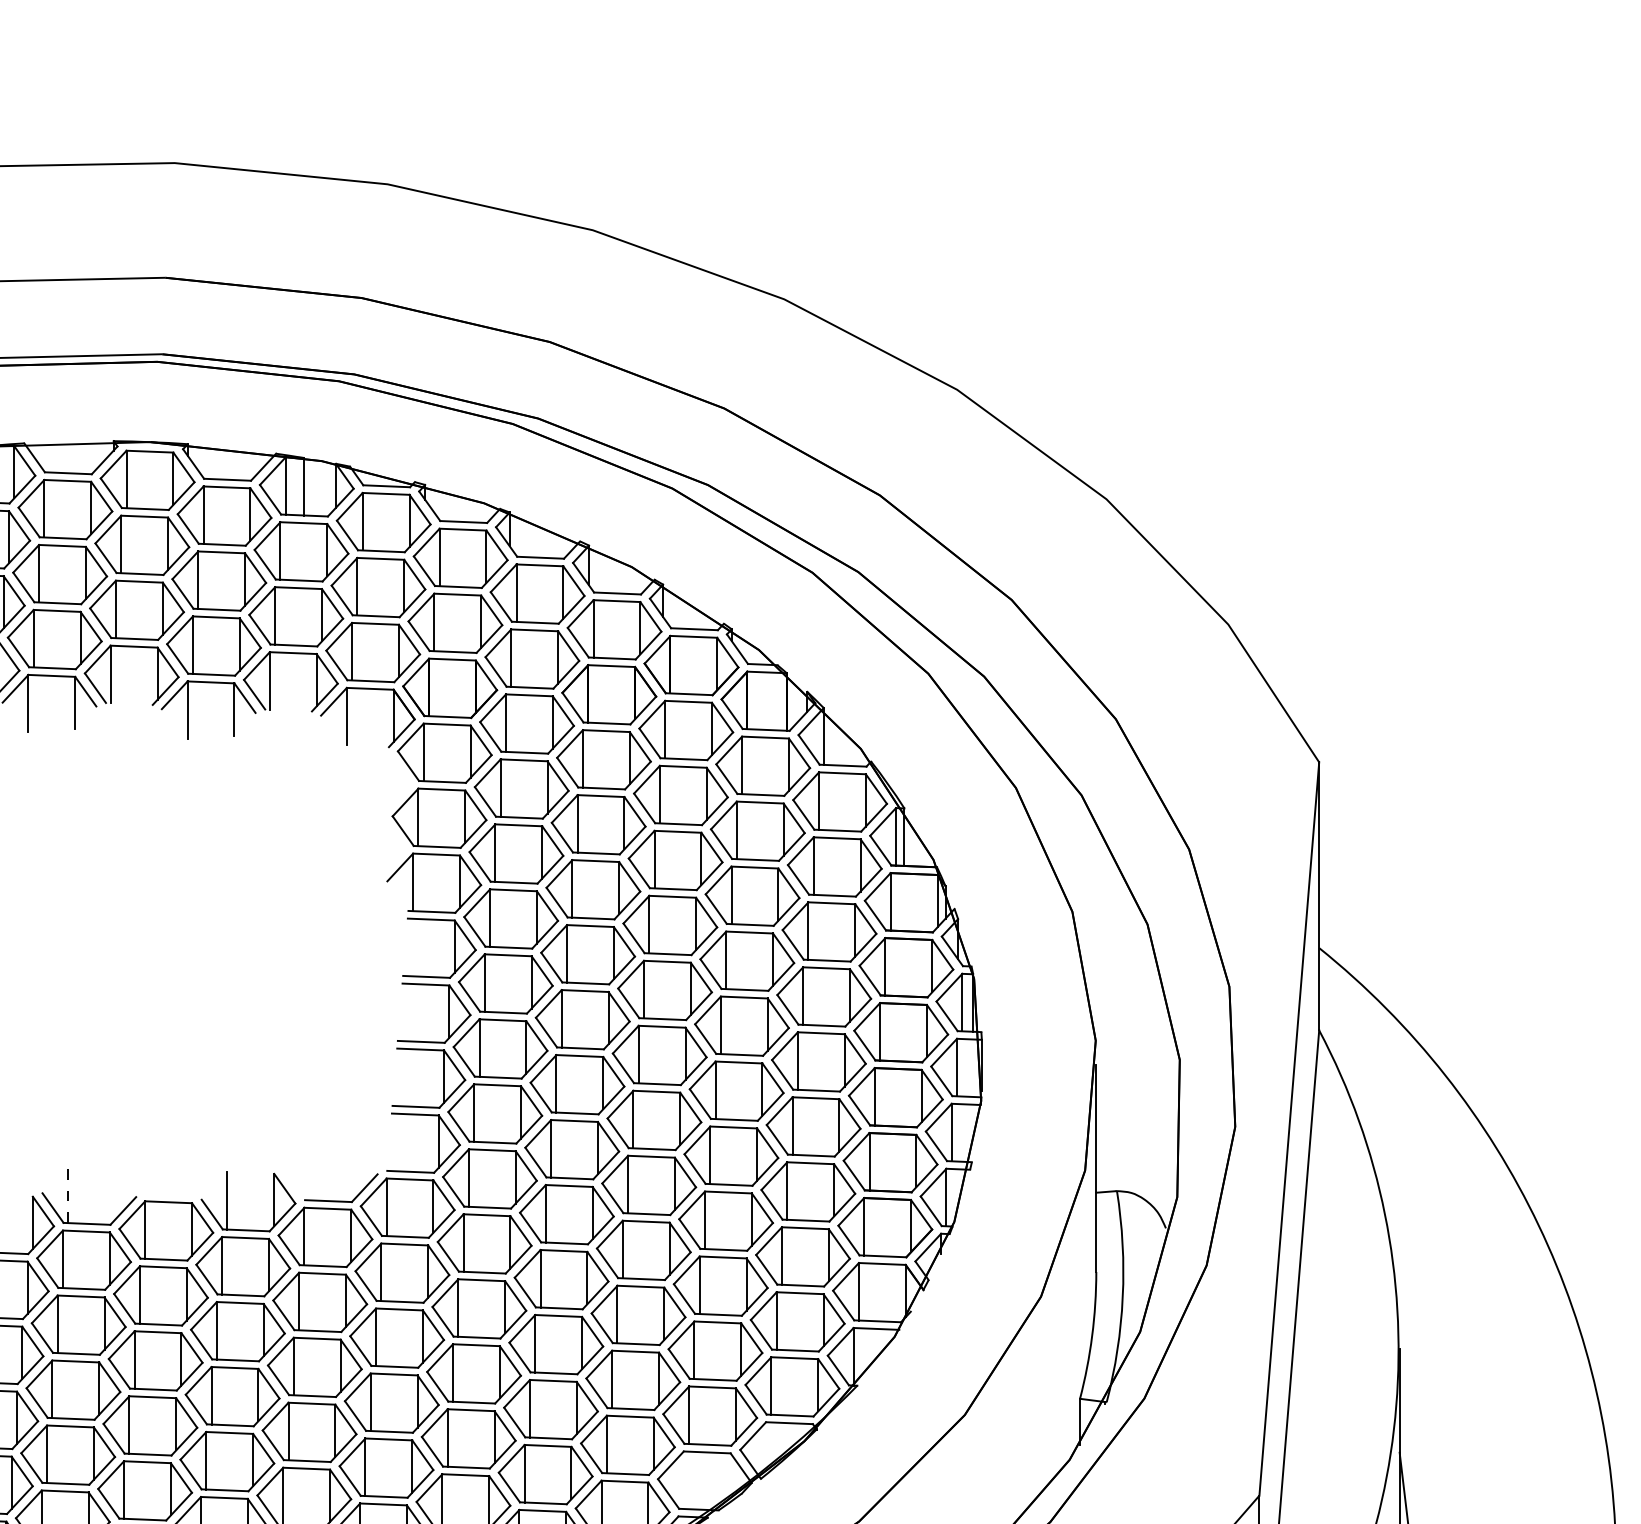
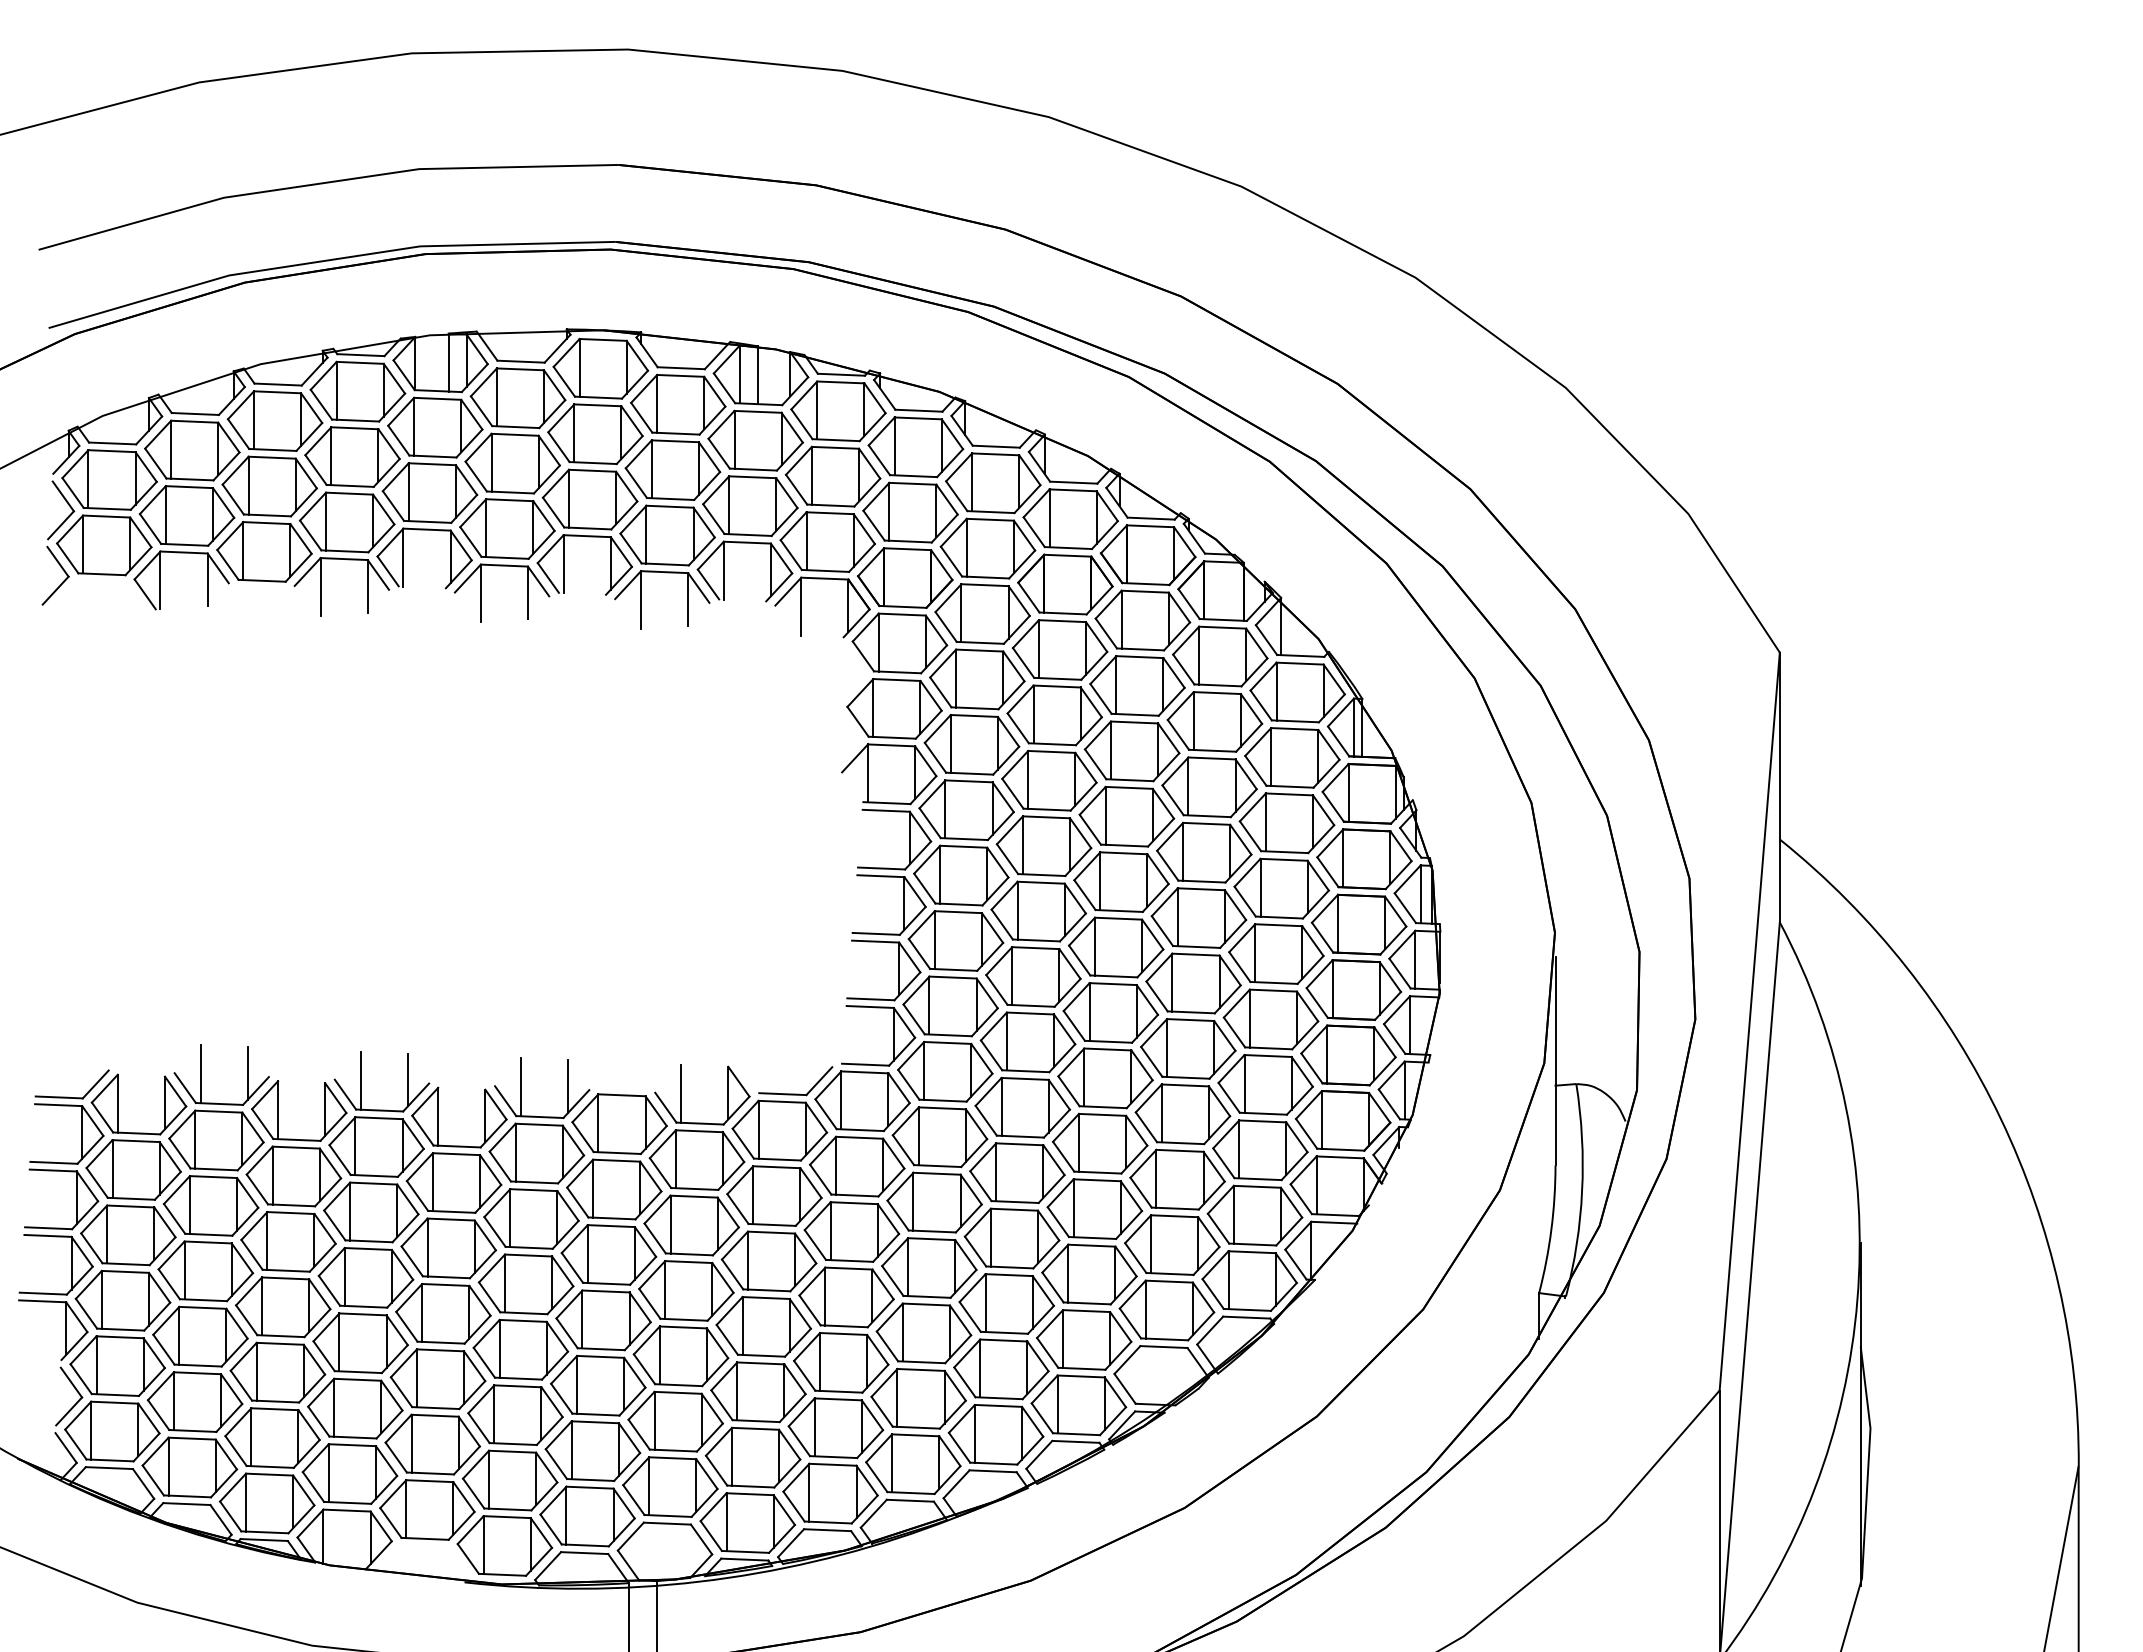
line: (115, 1193) -> (568, 1086), added
line: (67, 1194) -> (520, 1087), dashed -> solid

